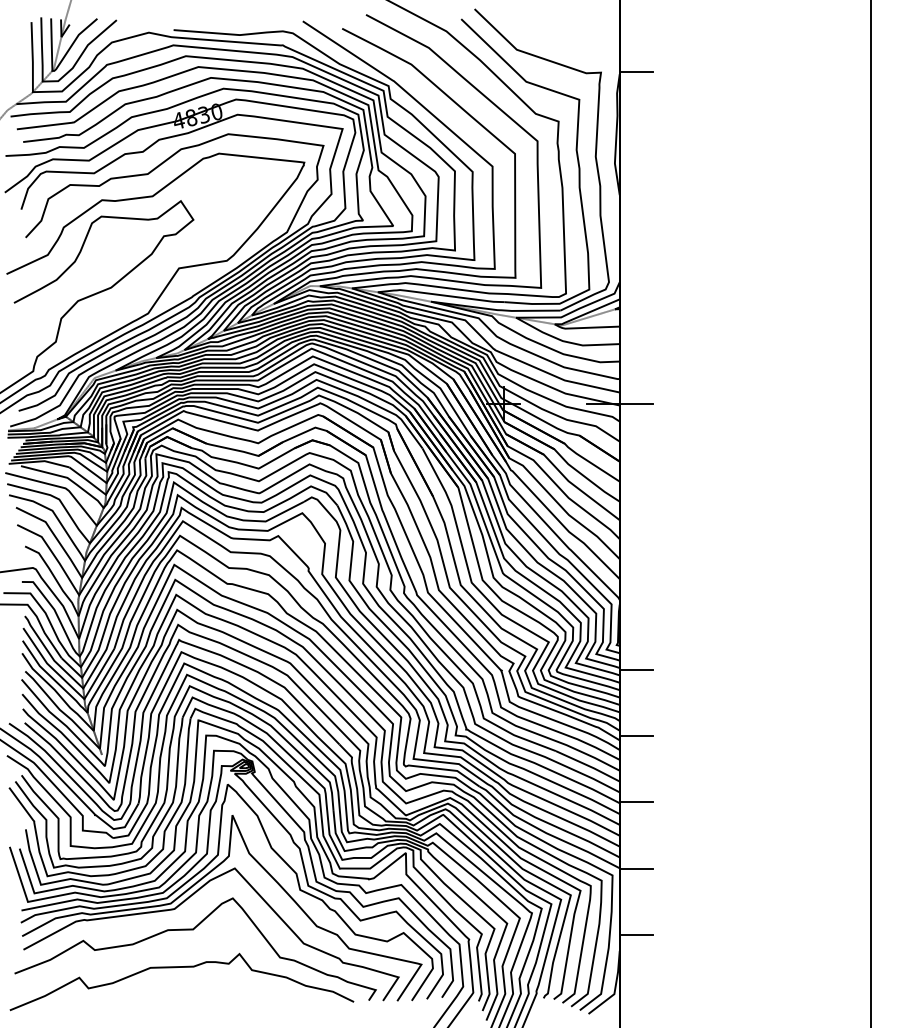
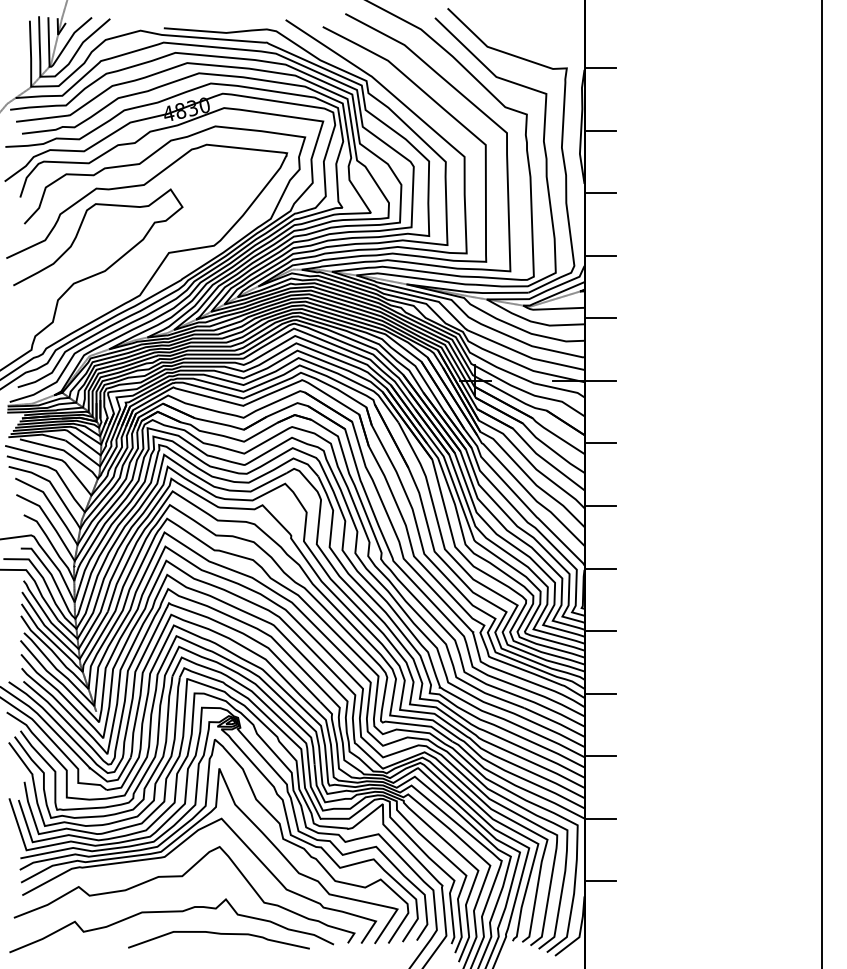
line: (636, 138) -> (600, 130), added
line: (636, 205) -> (600, 193), added
line: (636, 271) -> (600, 255), added
line: (636, 337) -> (600, 318), added
line: (636, 470) -> (600, 443), added
line: (636, 537) -> (600, 506), added
line: (636, 603) -> (600, 568), added
curve: (231, 991) -> (218, 934), added

